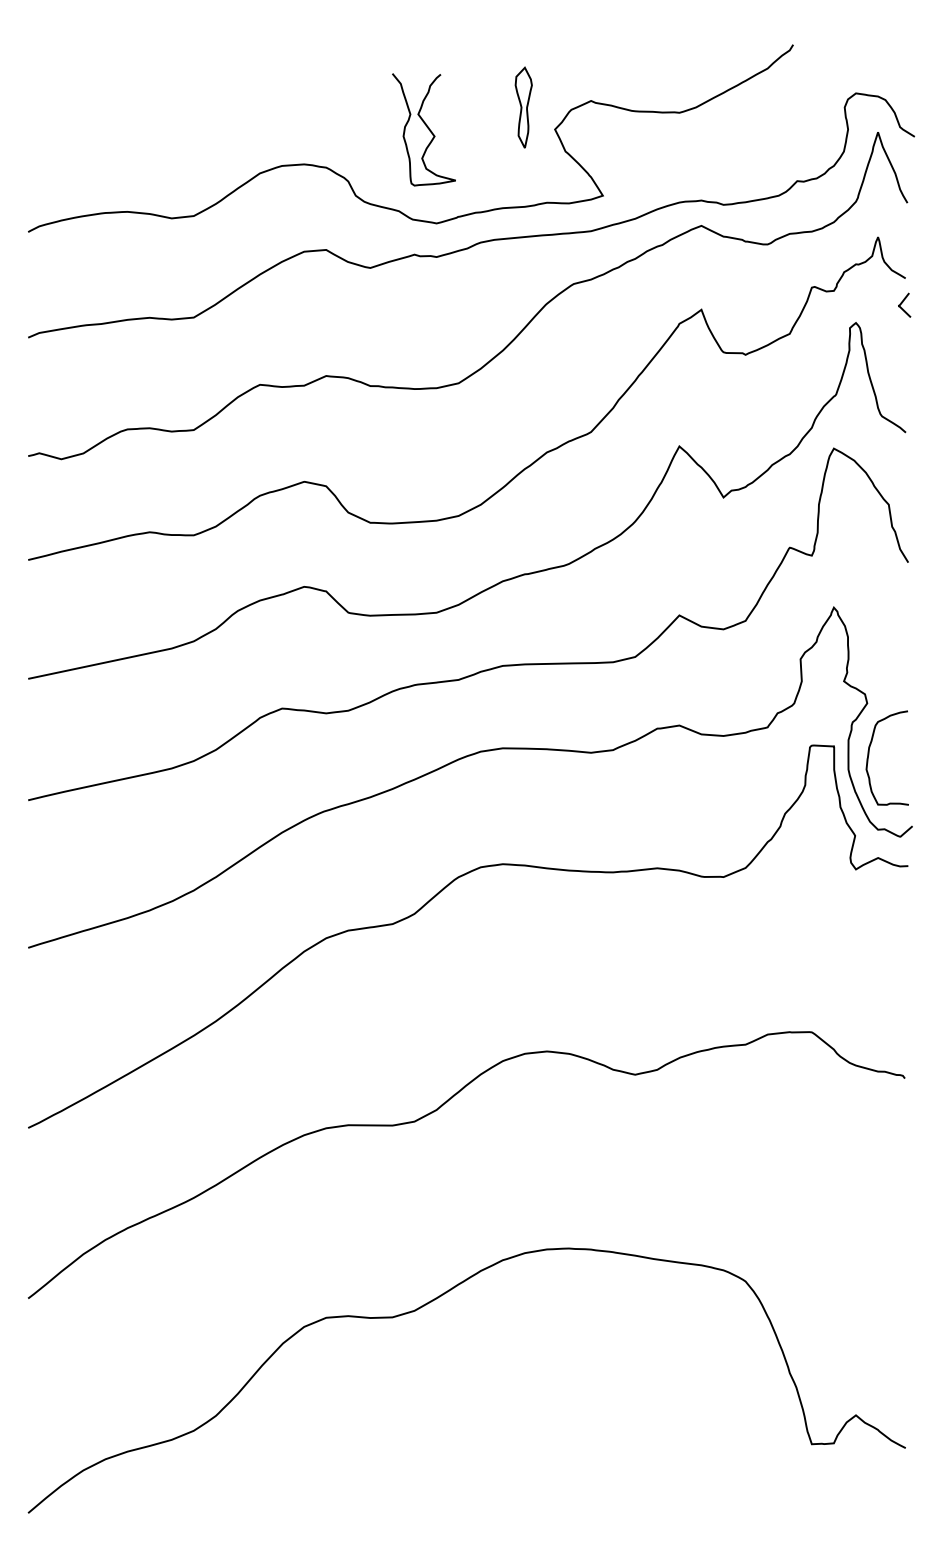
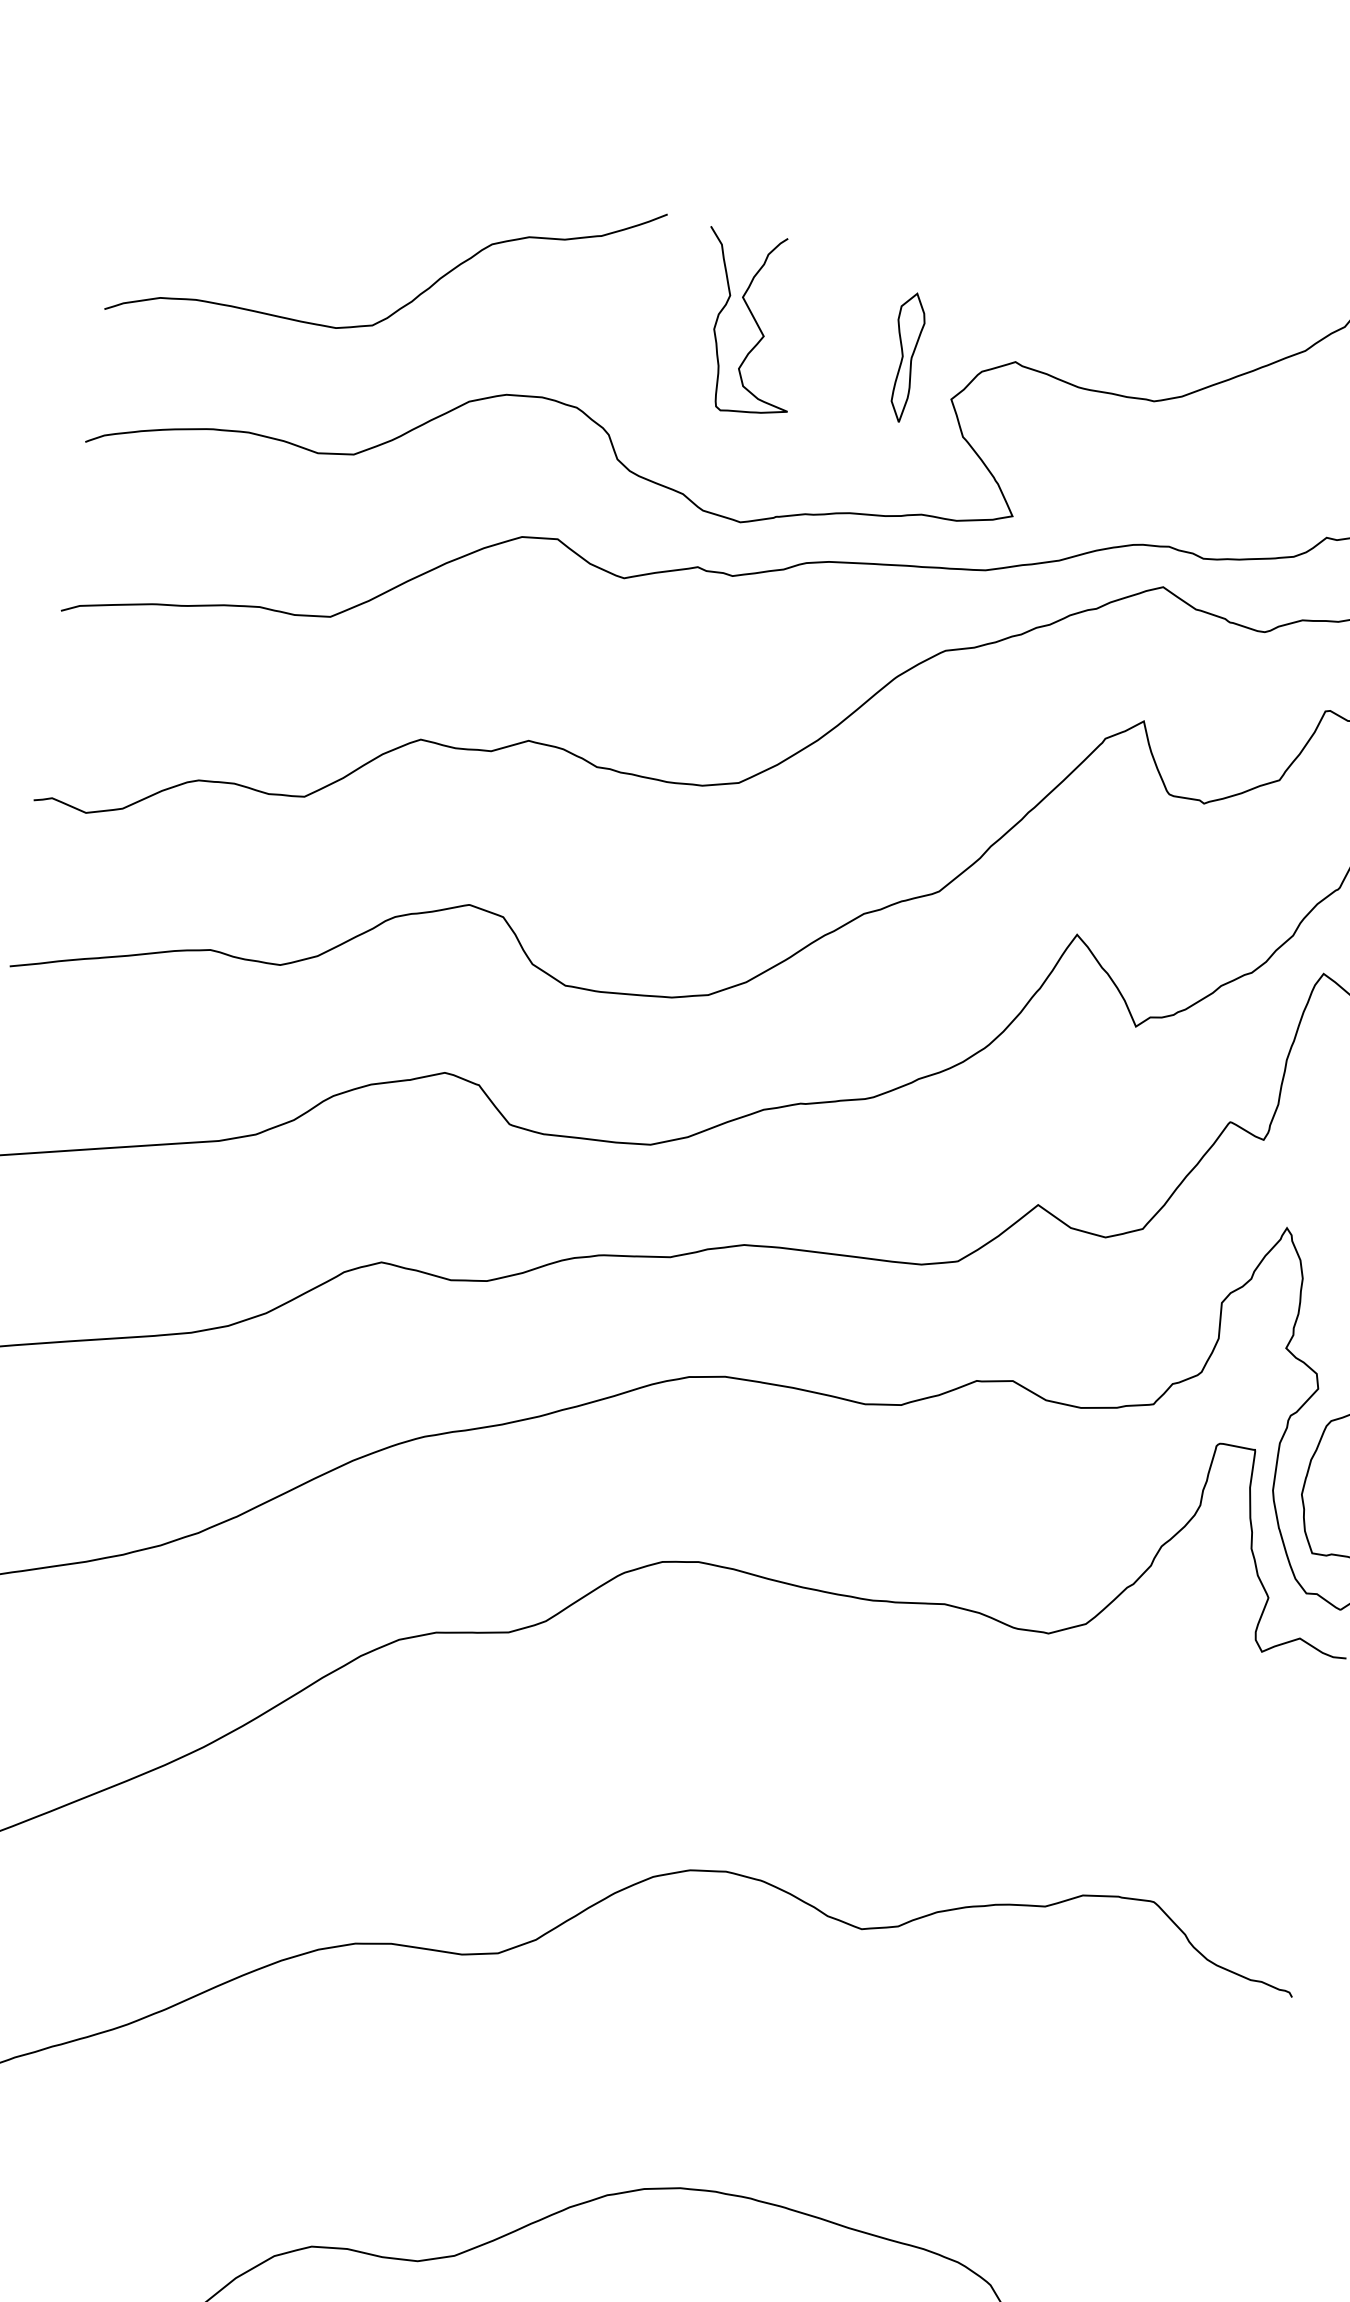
curve: (217, 113) -> (415, 296), added
curve: (426, 127) -> (752, 320), moved

